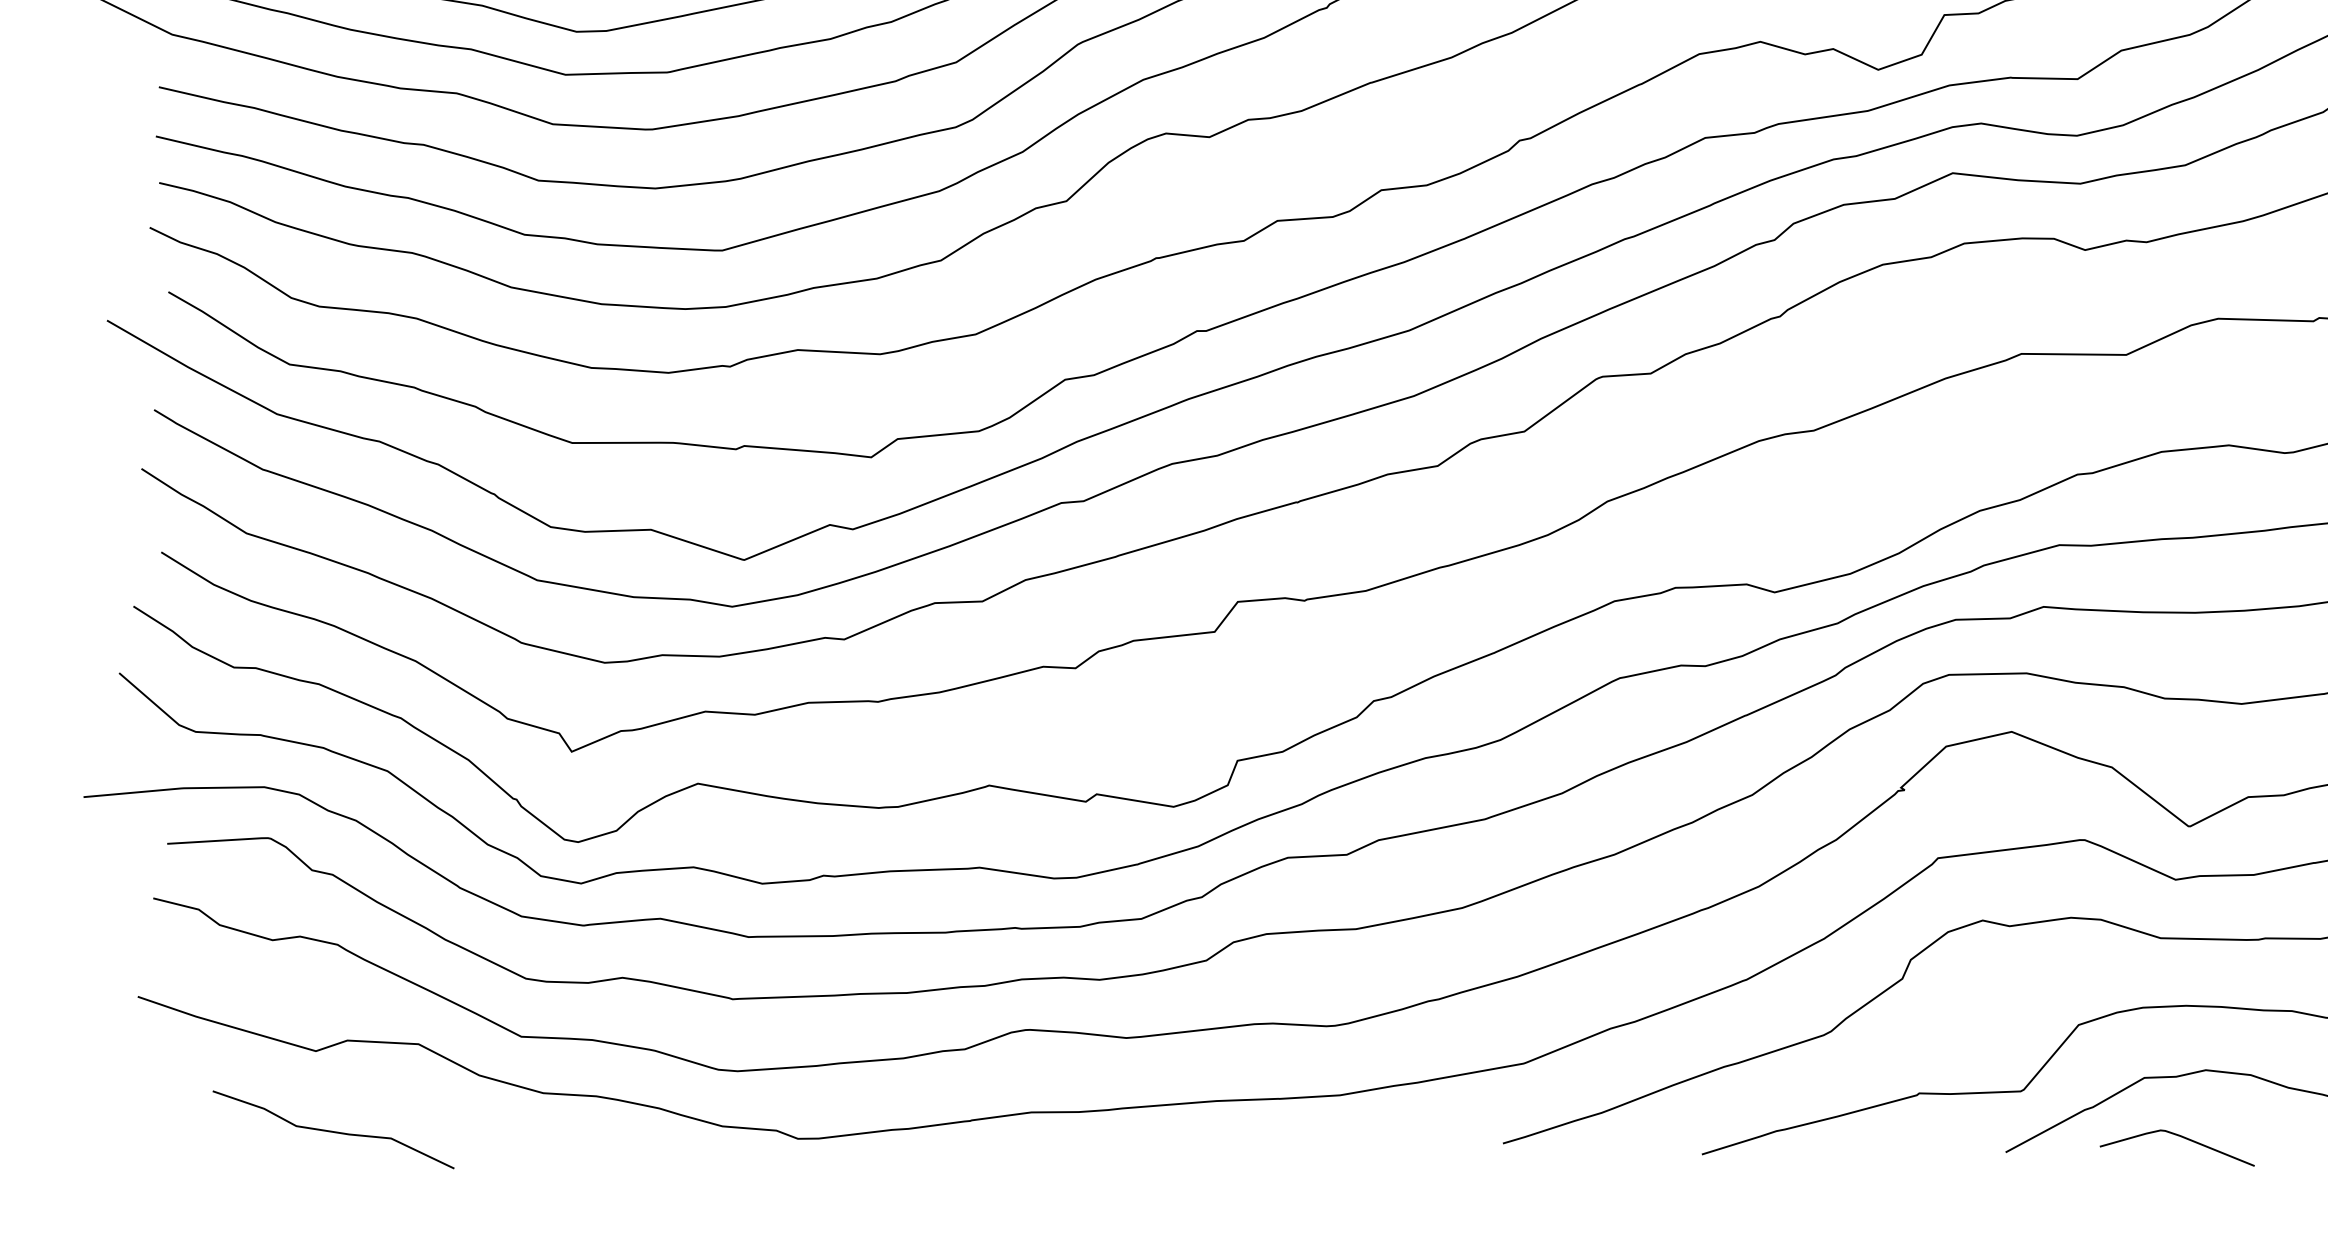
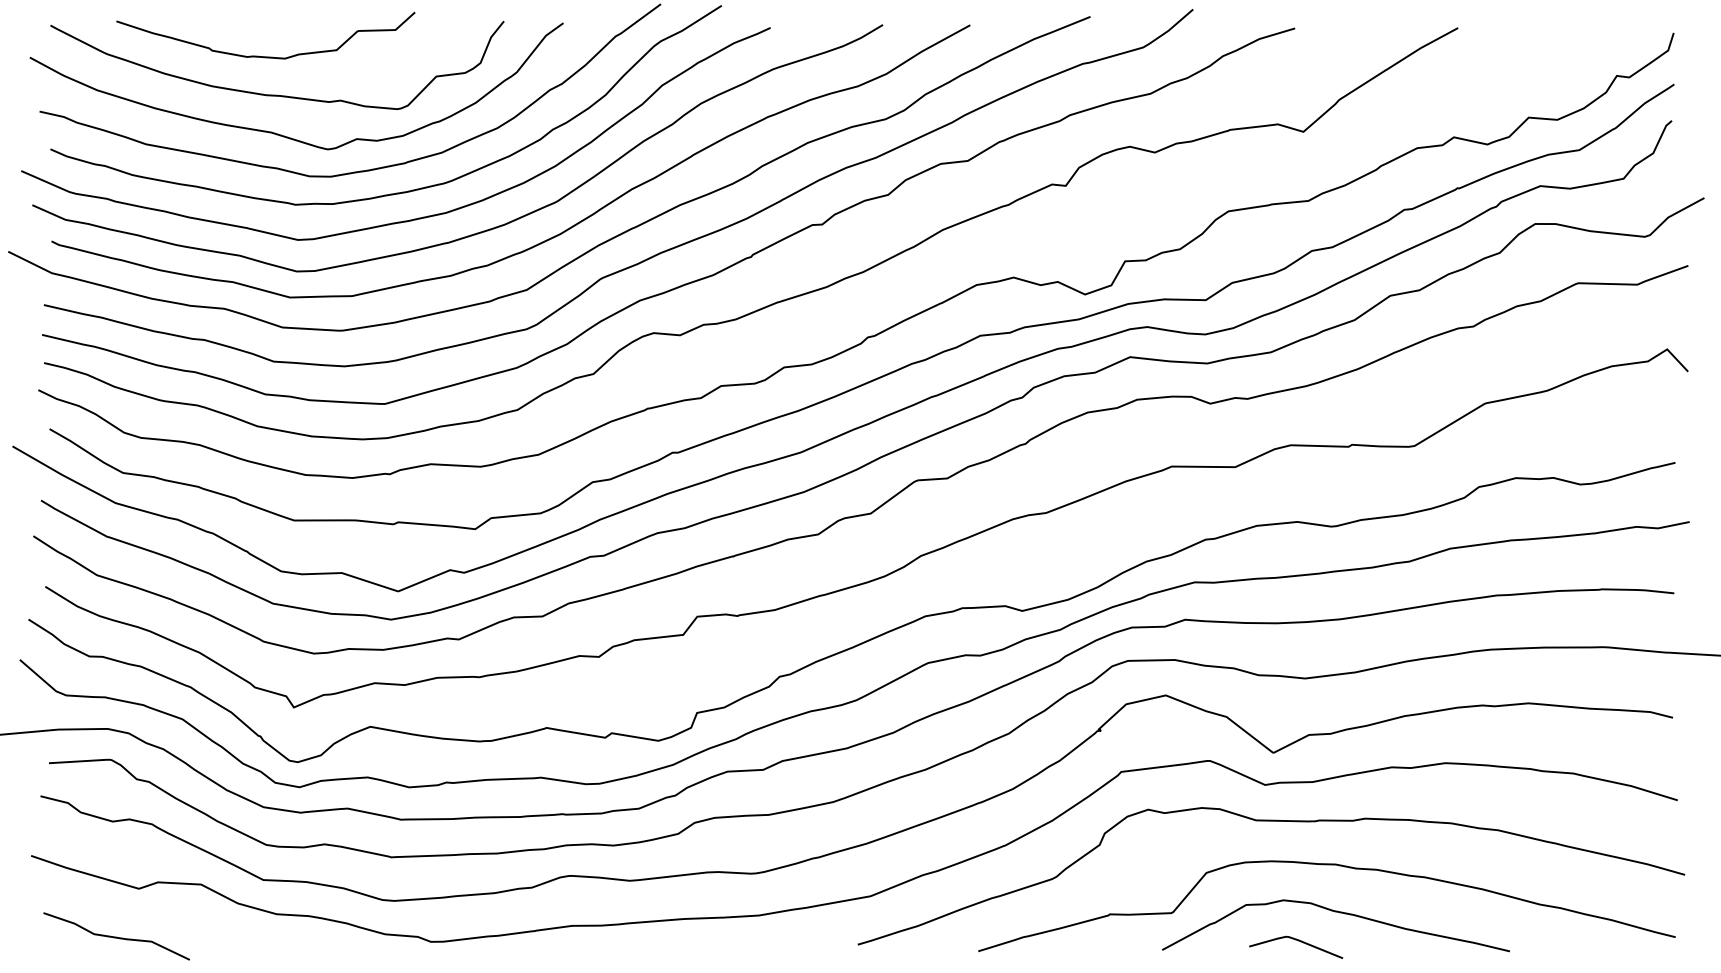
curve: (333, 1129) -> (116, 936), moved
curve: (2181, 1138) -> (1298, 941), moved

